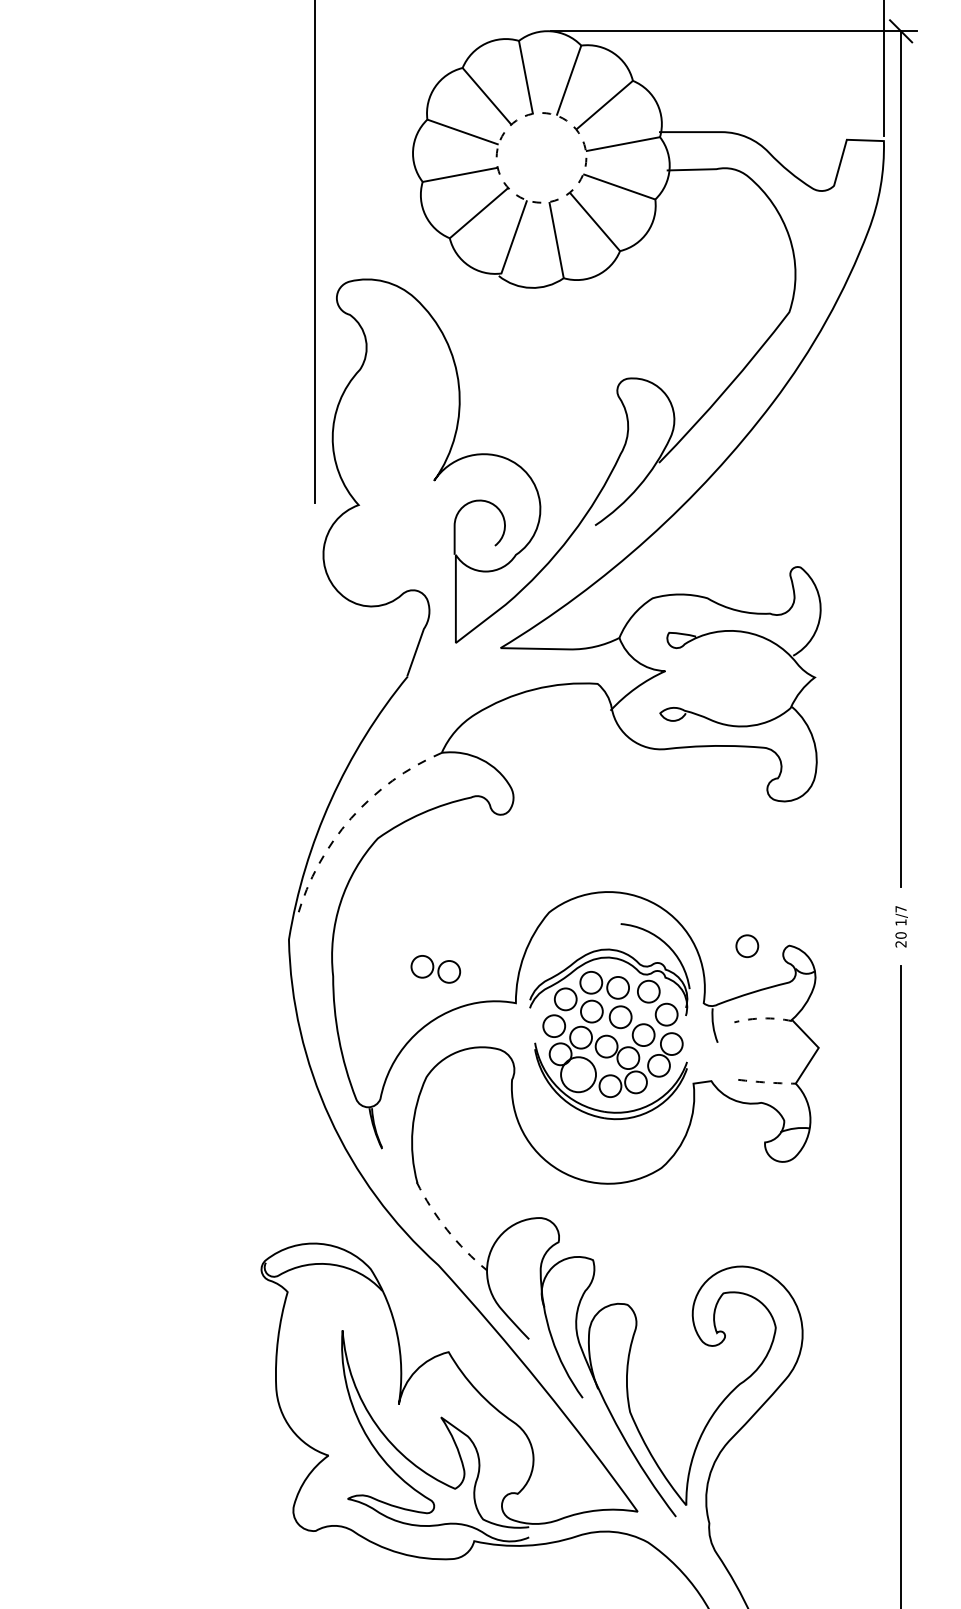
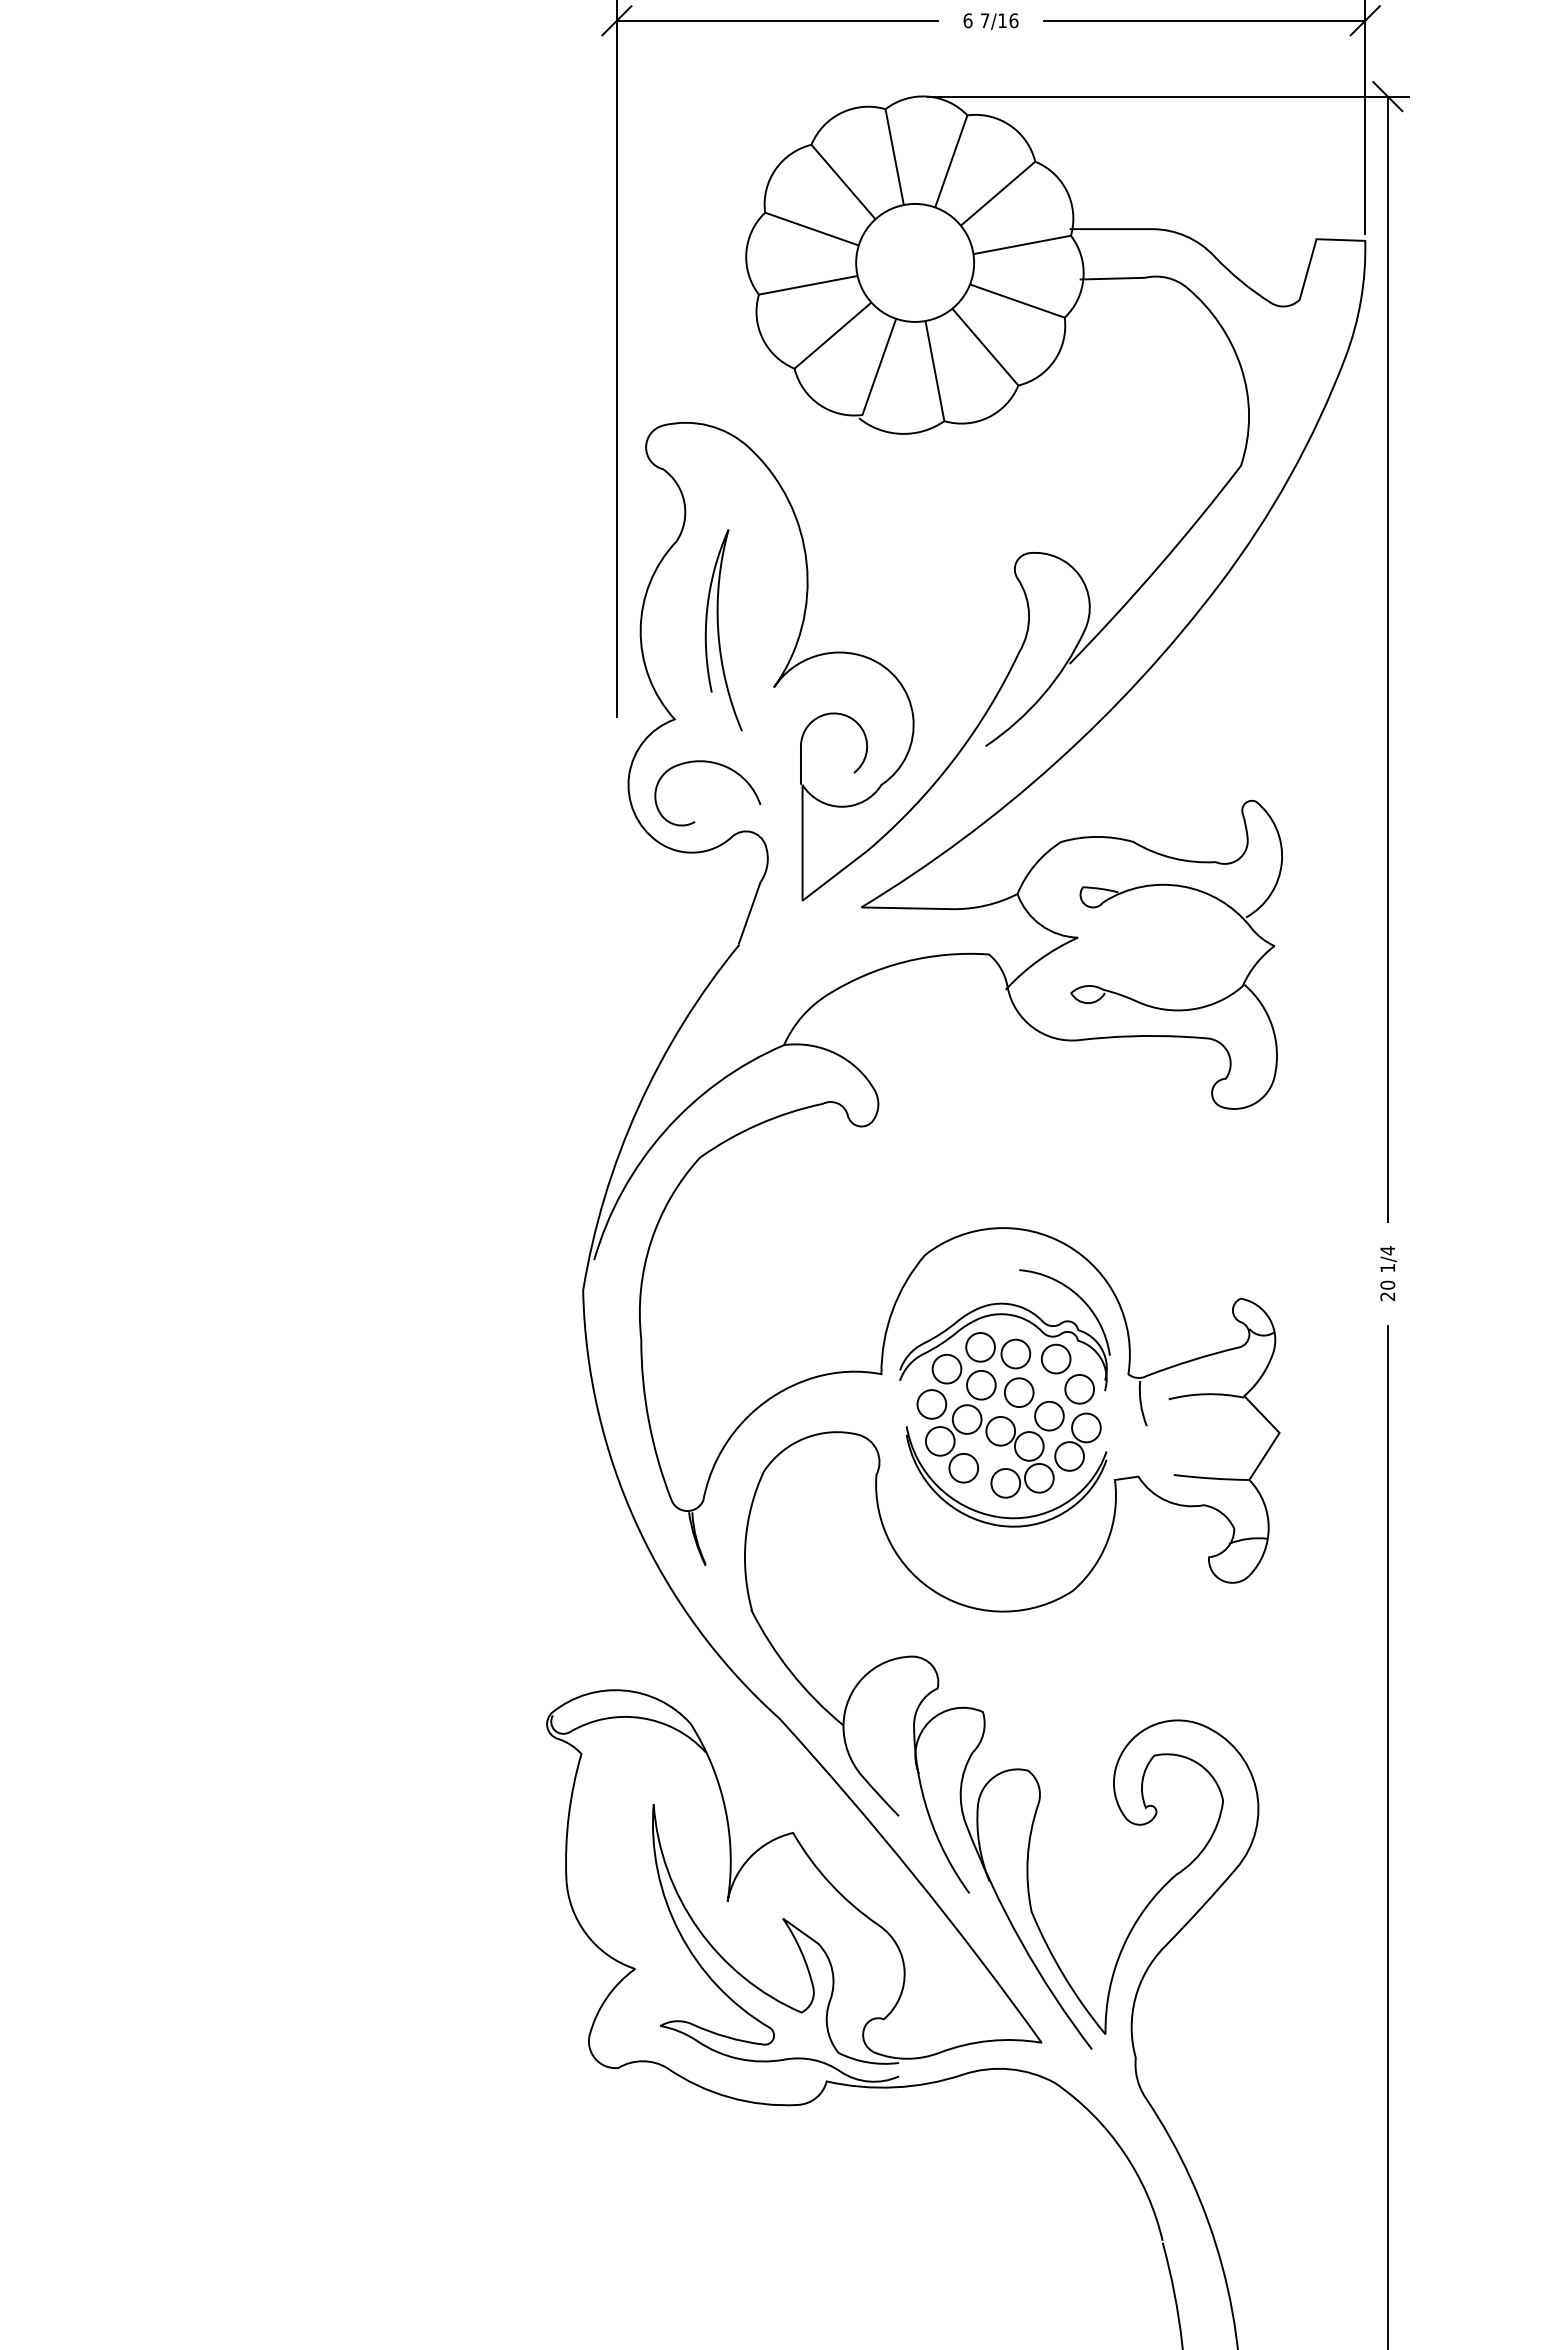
circle: (541, 157) -> (915, 262), dashed -> solid
curve: (392, 437) -> (719, 630), added
curve: (389, 539) -> (715, 764), added
arc: (350, 818) -> (664, 1131), dashed -> solid
text: (900, 909) -> (1387, 1250), 1/7 -> 1/4
circle: (747, 946) -> (1185, 1299), removed
part: (436, 969) -> (776, 1329), removed
arc: (763, 1018) -> (1206, 1394), dashed -> solid
circle: (578, 1074) -> (963, 1467), size x0.62
arc: (766, 1082) -> (1211, 1478), dashed -> solid
line: (447, 1230) -> (791, 1672), dashed -> solid

